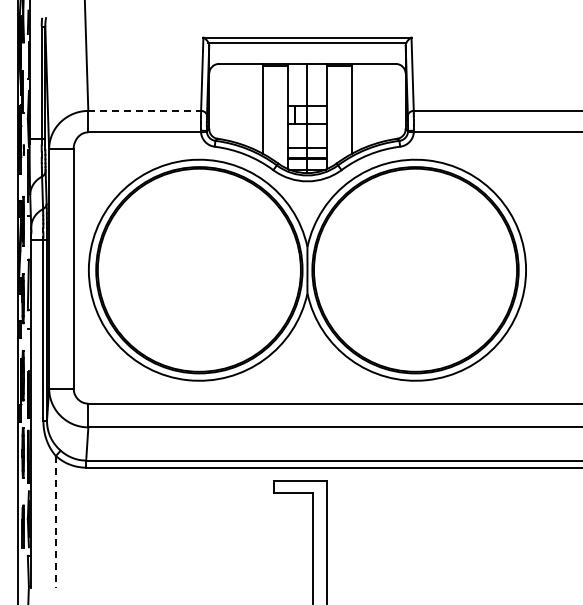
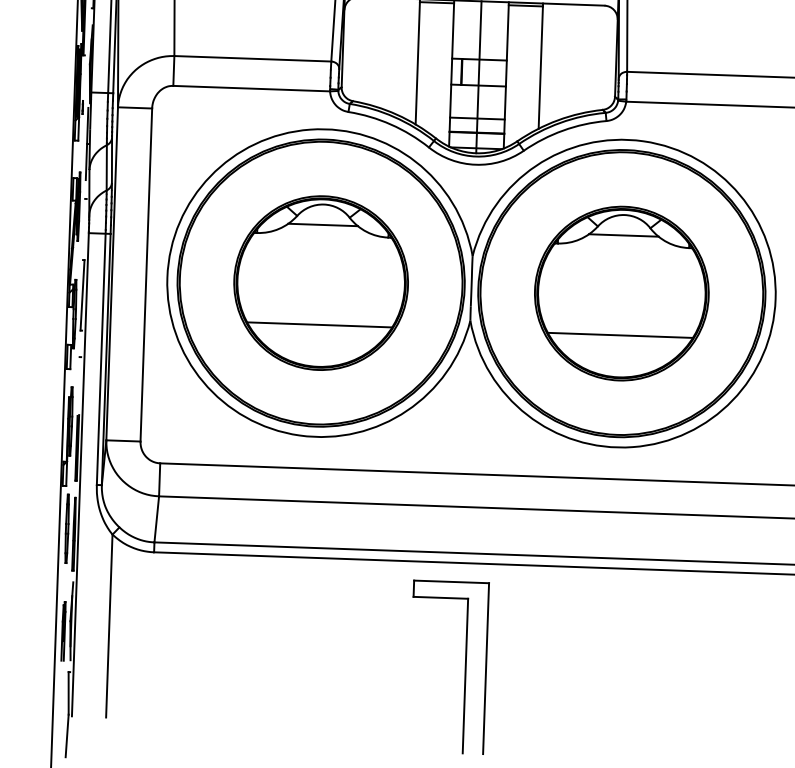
line: (145, 110) -> (253, 58), dashed -> solid
part: (199, 269) -> (321, 282), added
part: (415, 269) -> (621, 292), added
line: (55, 521) -> (108, 625), dashed -> solid

